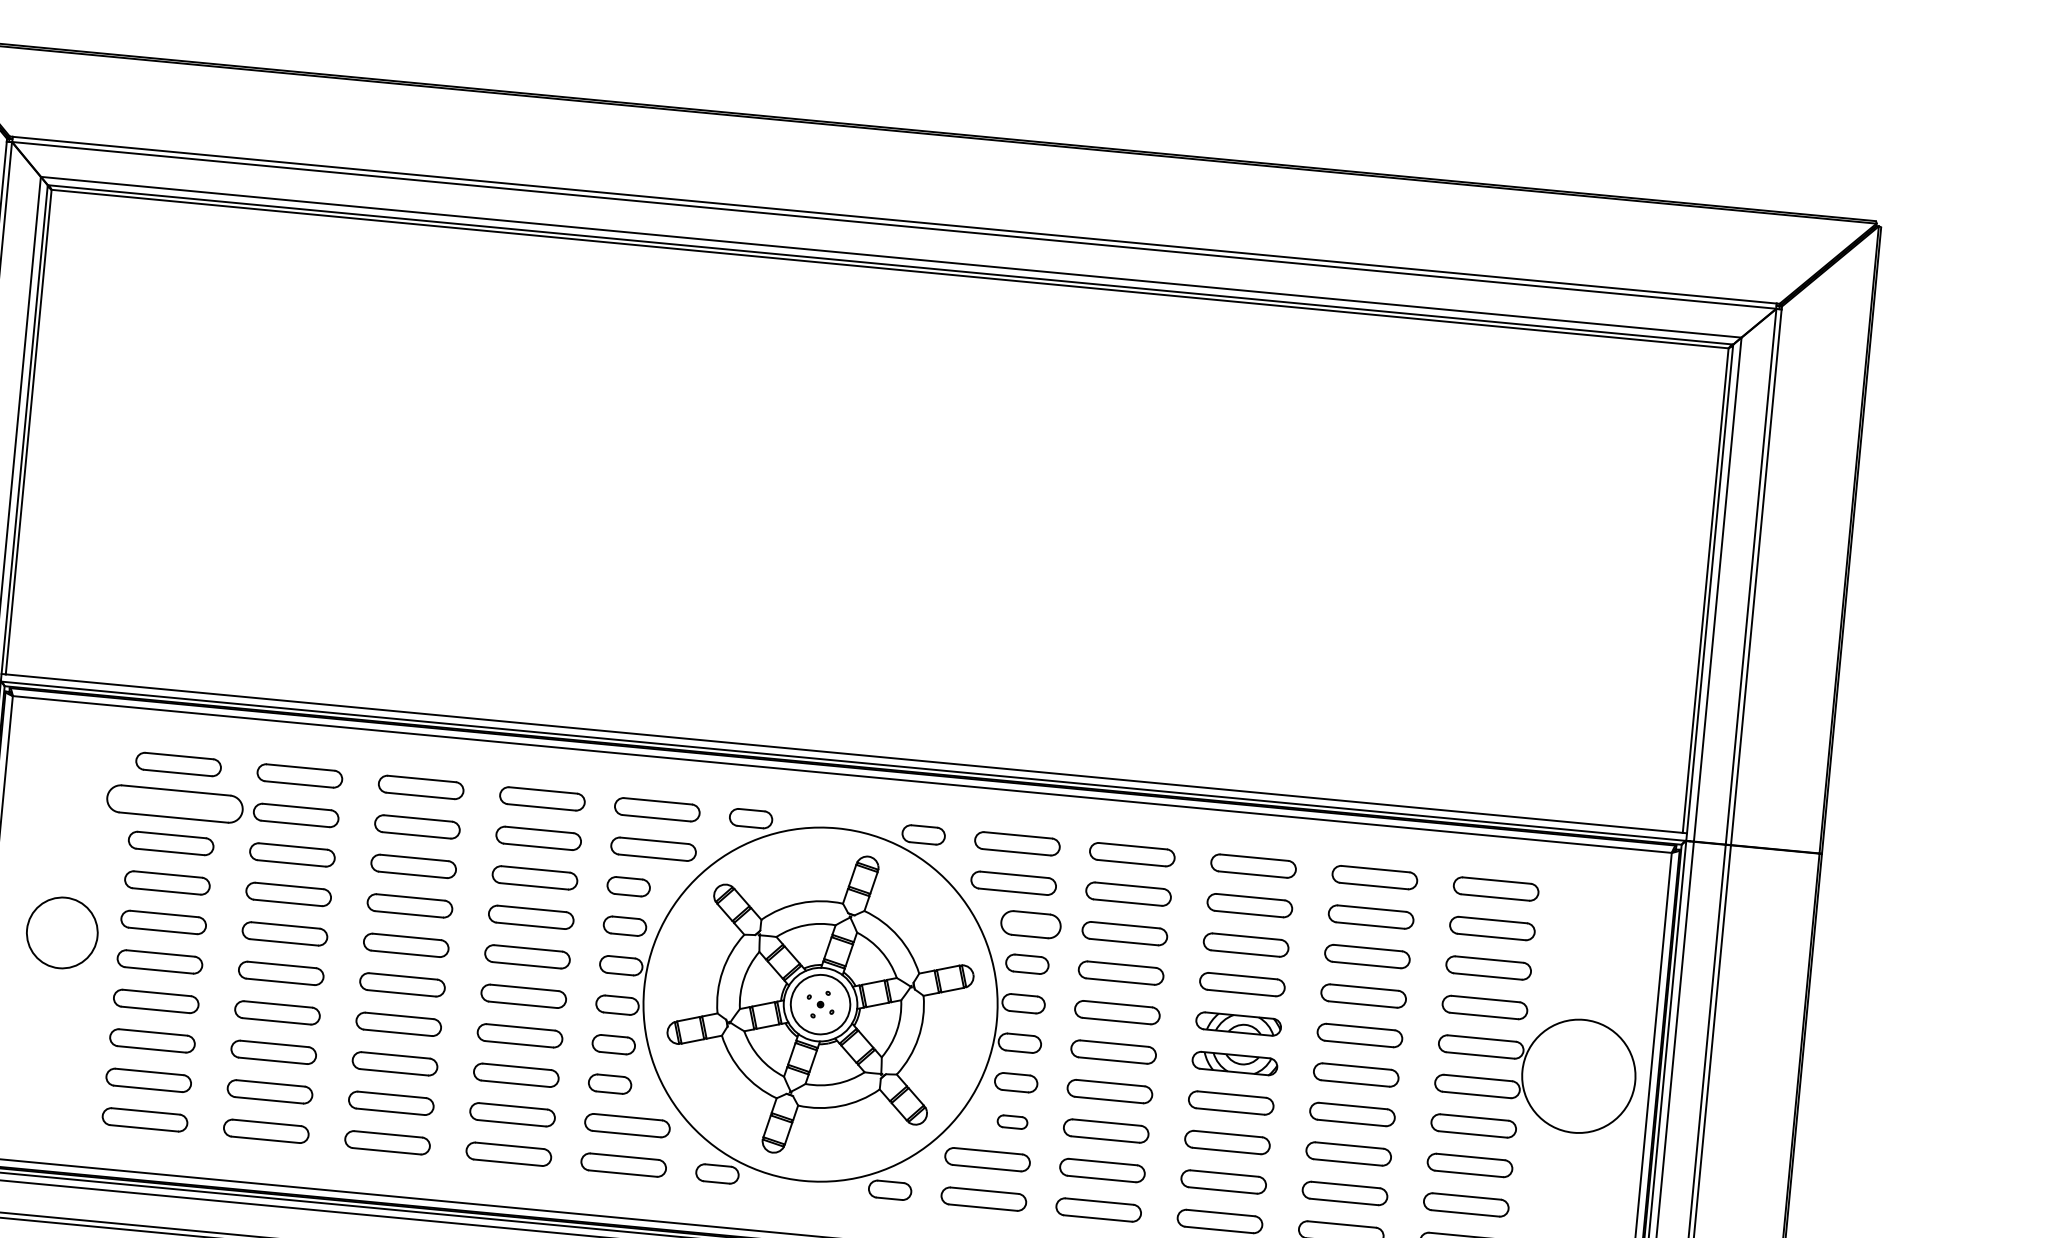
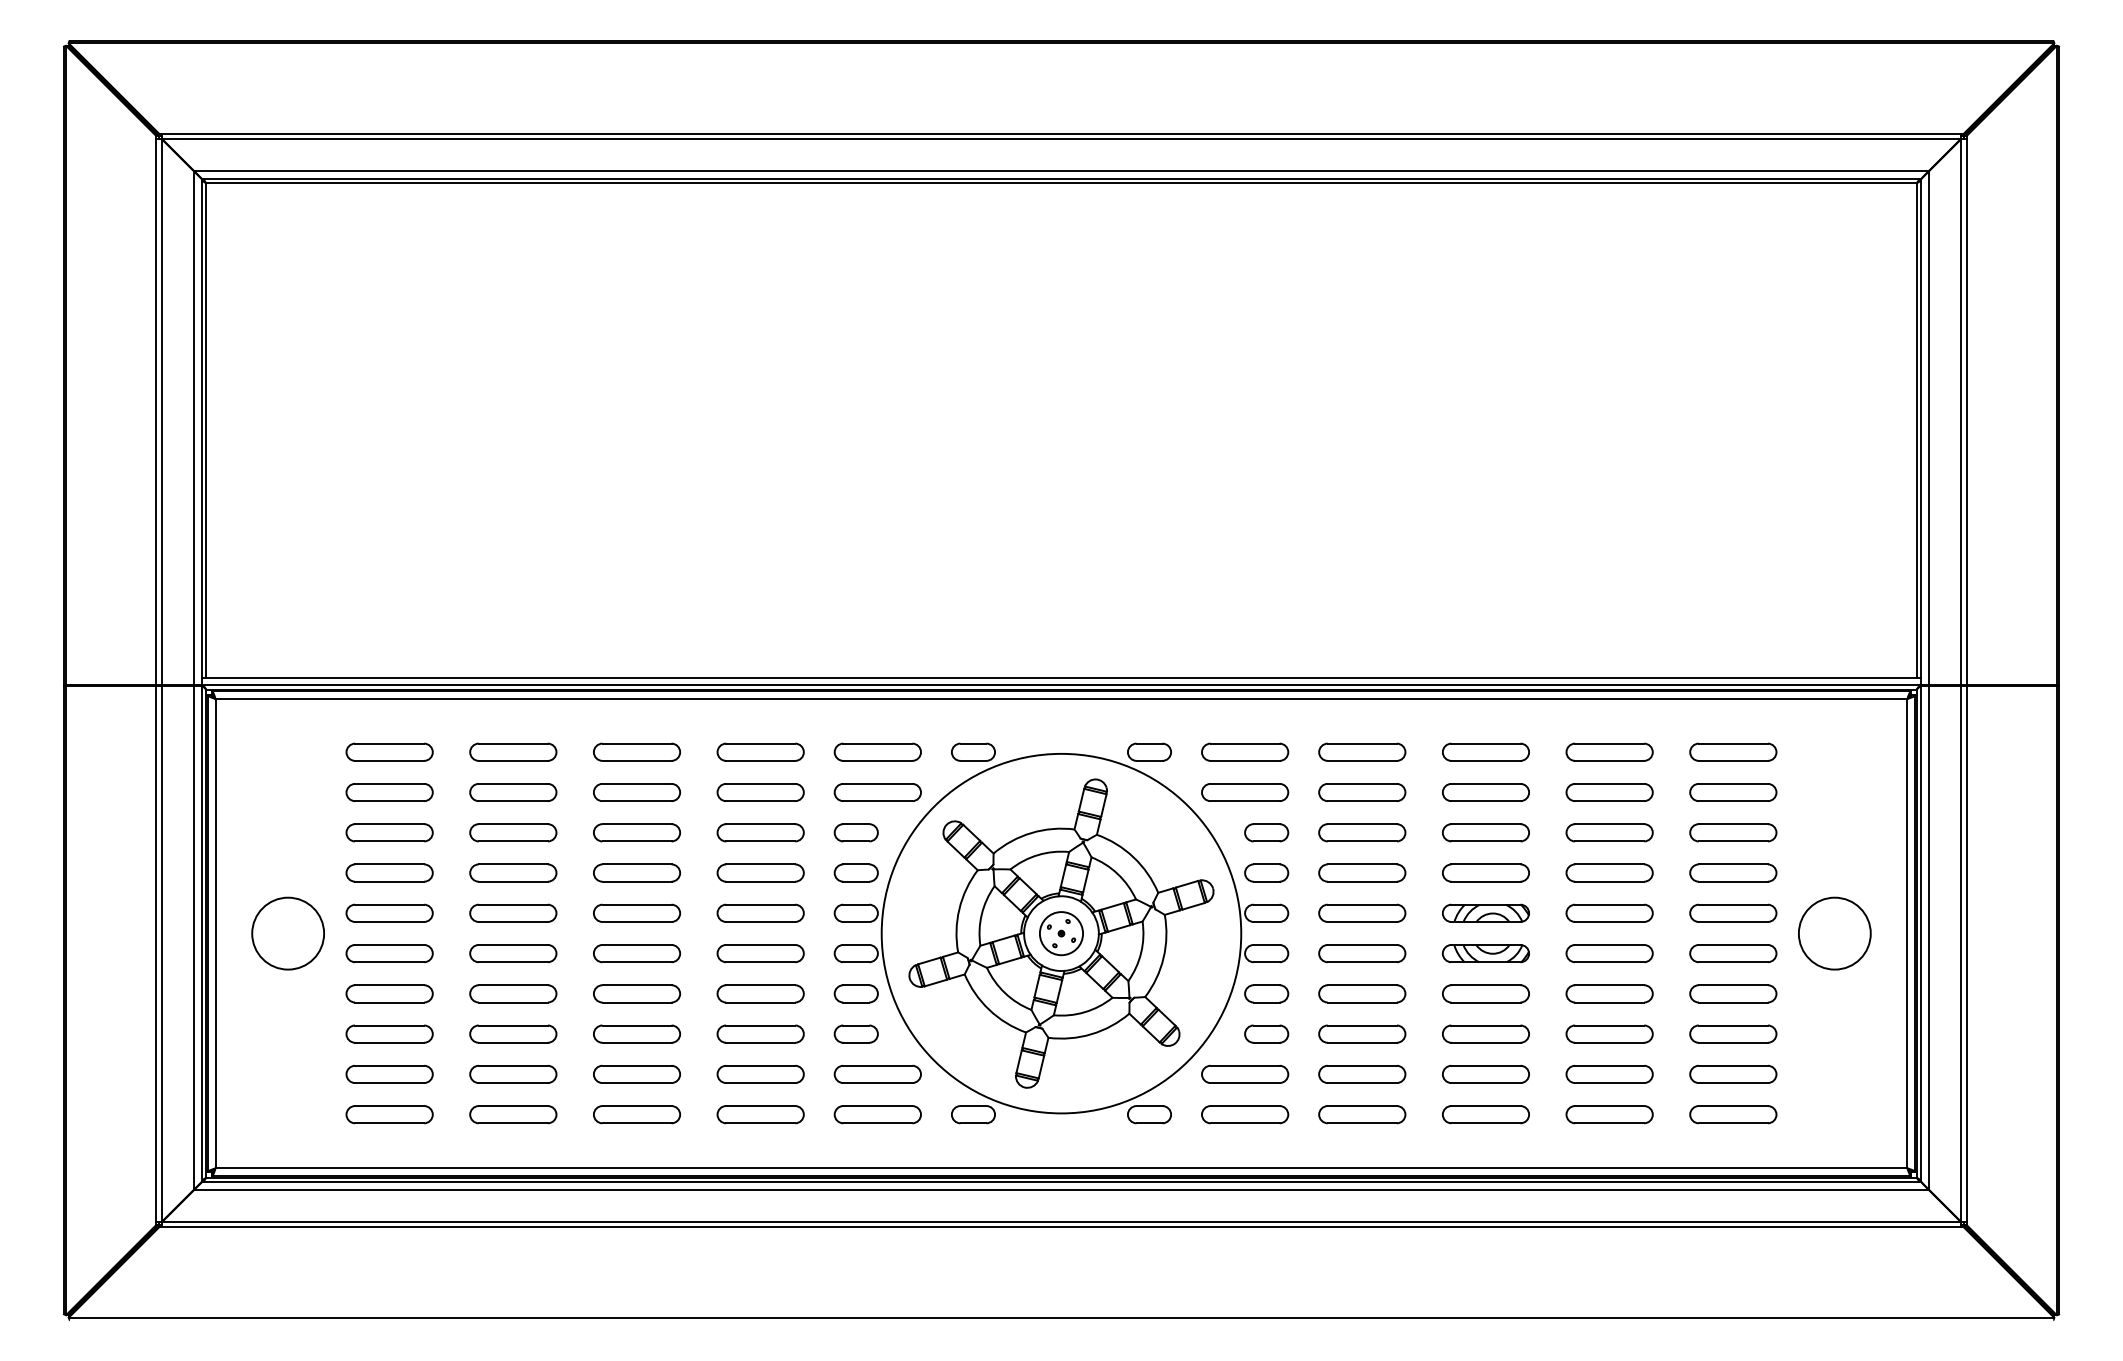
part: (174, 803) -> (389, 792), size x0.62
part: (1030, 924) -> (1266, 832), size x0.71
circle: (820, 1004) -> (1061, 933), size x0.71
circle: (1578, 1076) -> (1834, 933), size x0.62
part: (1012, 1121) -> (1266, 1033), size x1.43

